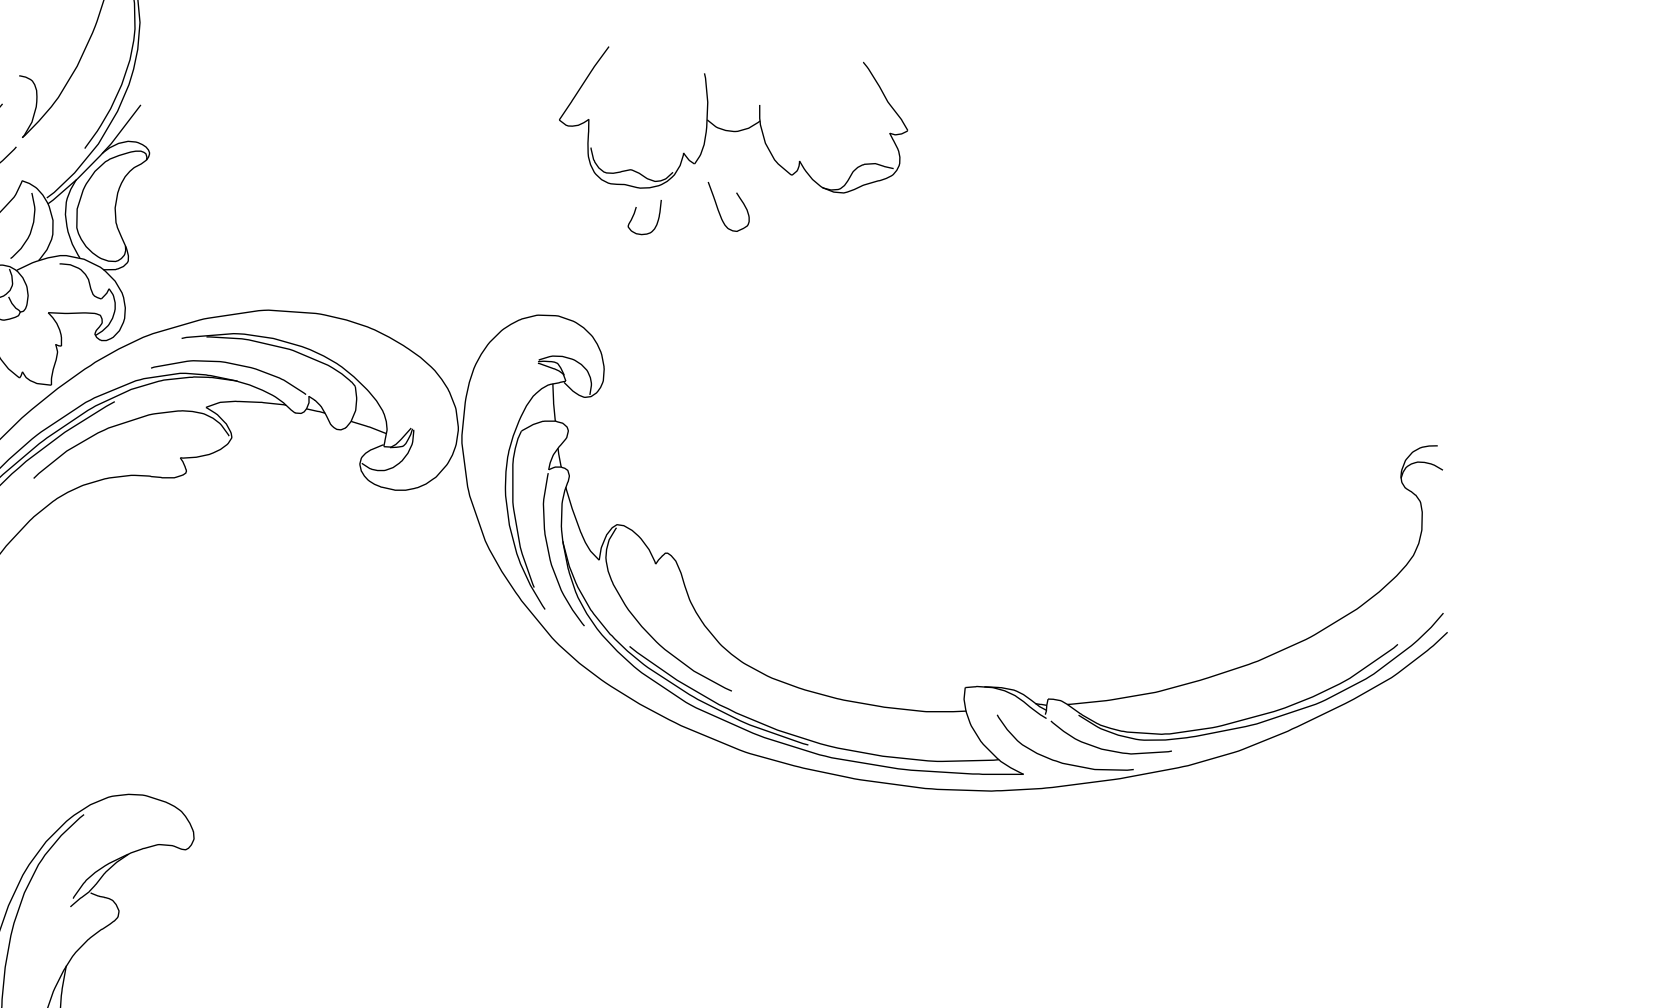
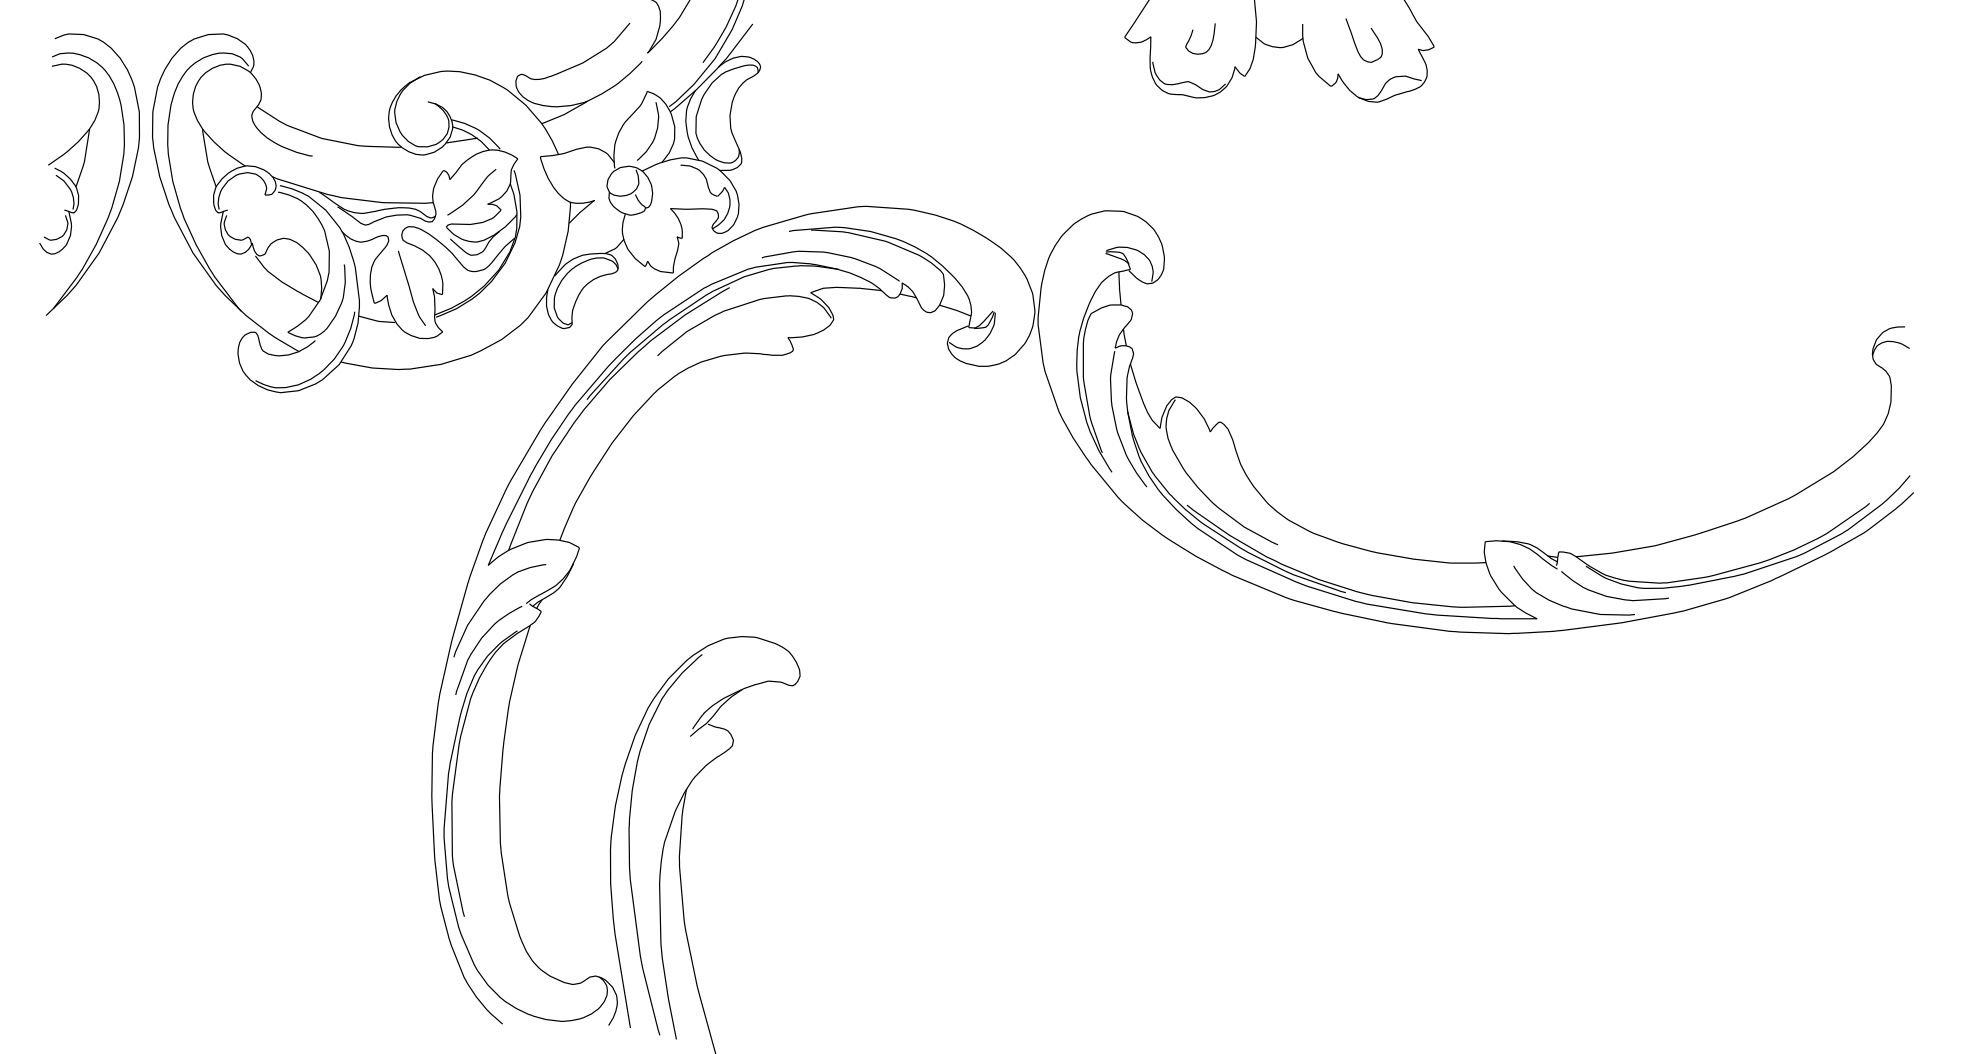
part: (719, 210) -> (1355, 43), moved
curve: (634, 214) -> (1191, 36), moved

